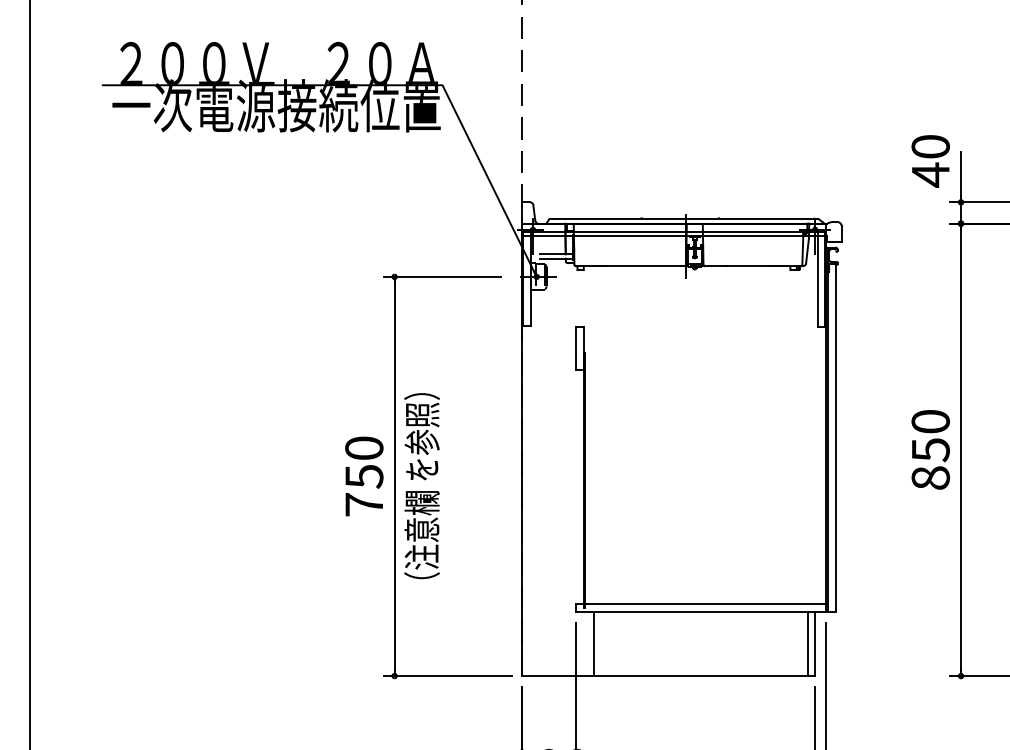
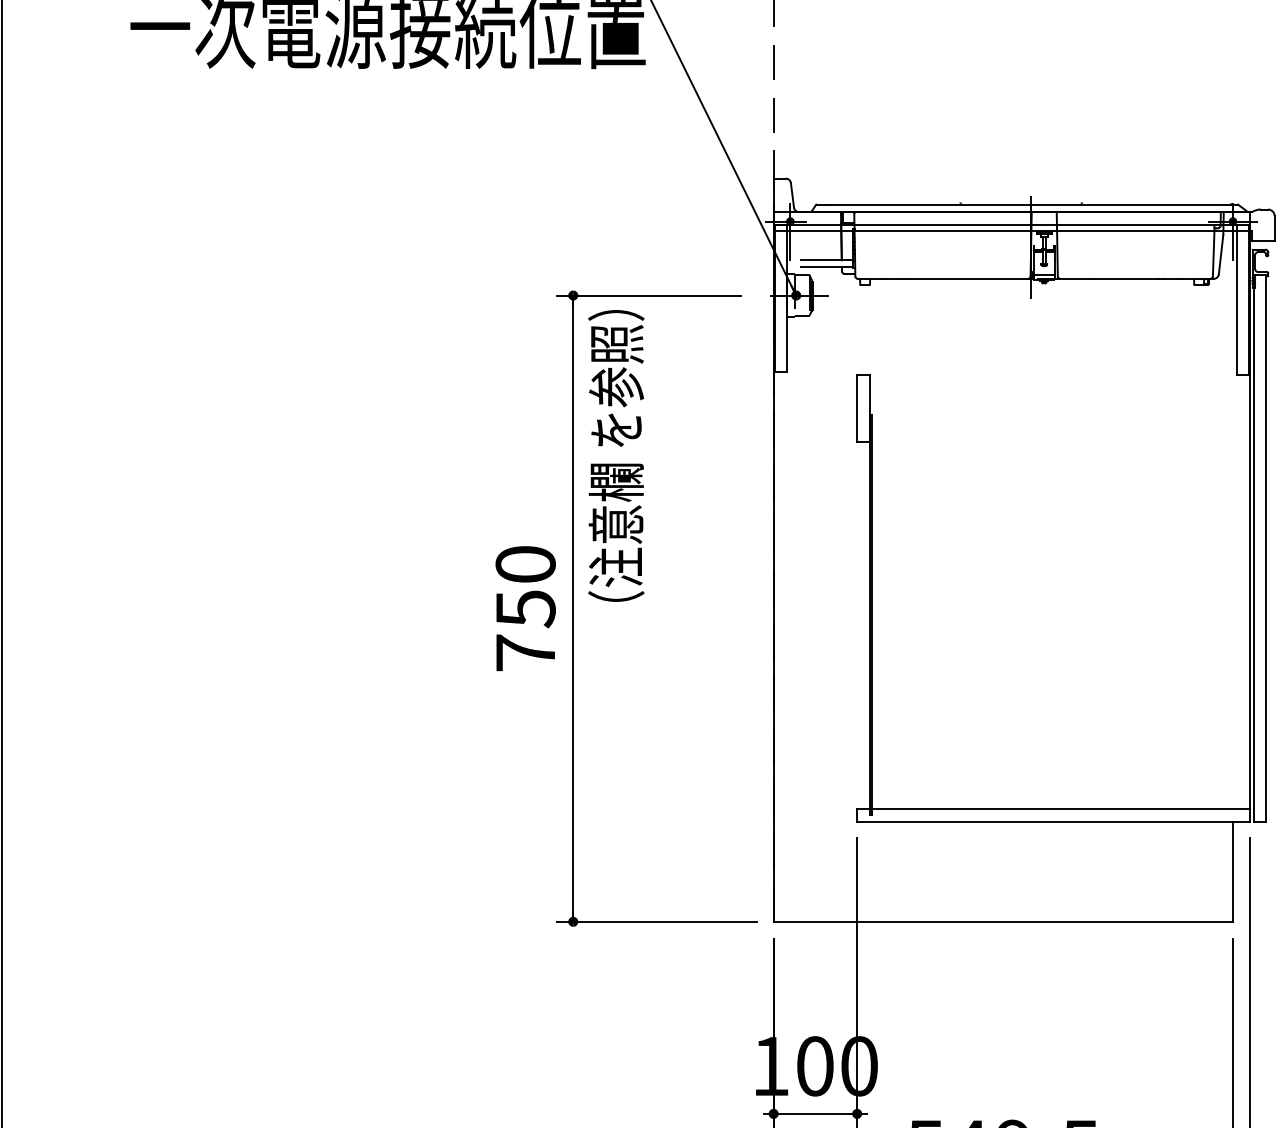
text: (421, 486) -> (615, 456), moved
line: (593, 644) -> (885, 872), removed
line: (808, 644) -> (1222, 872), removed

